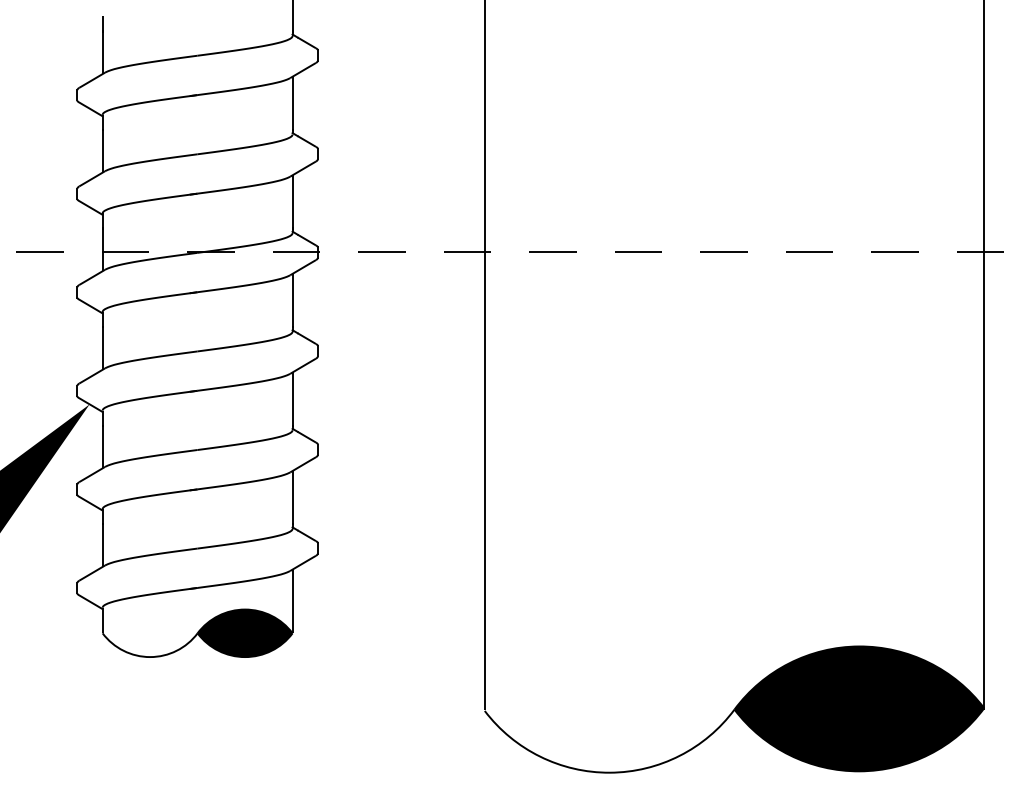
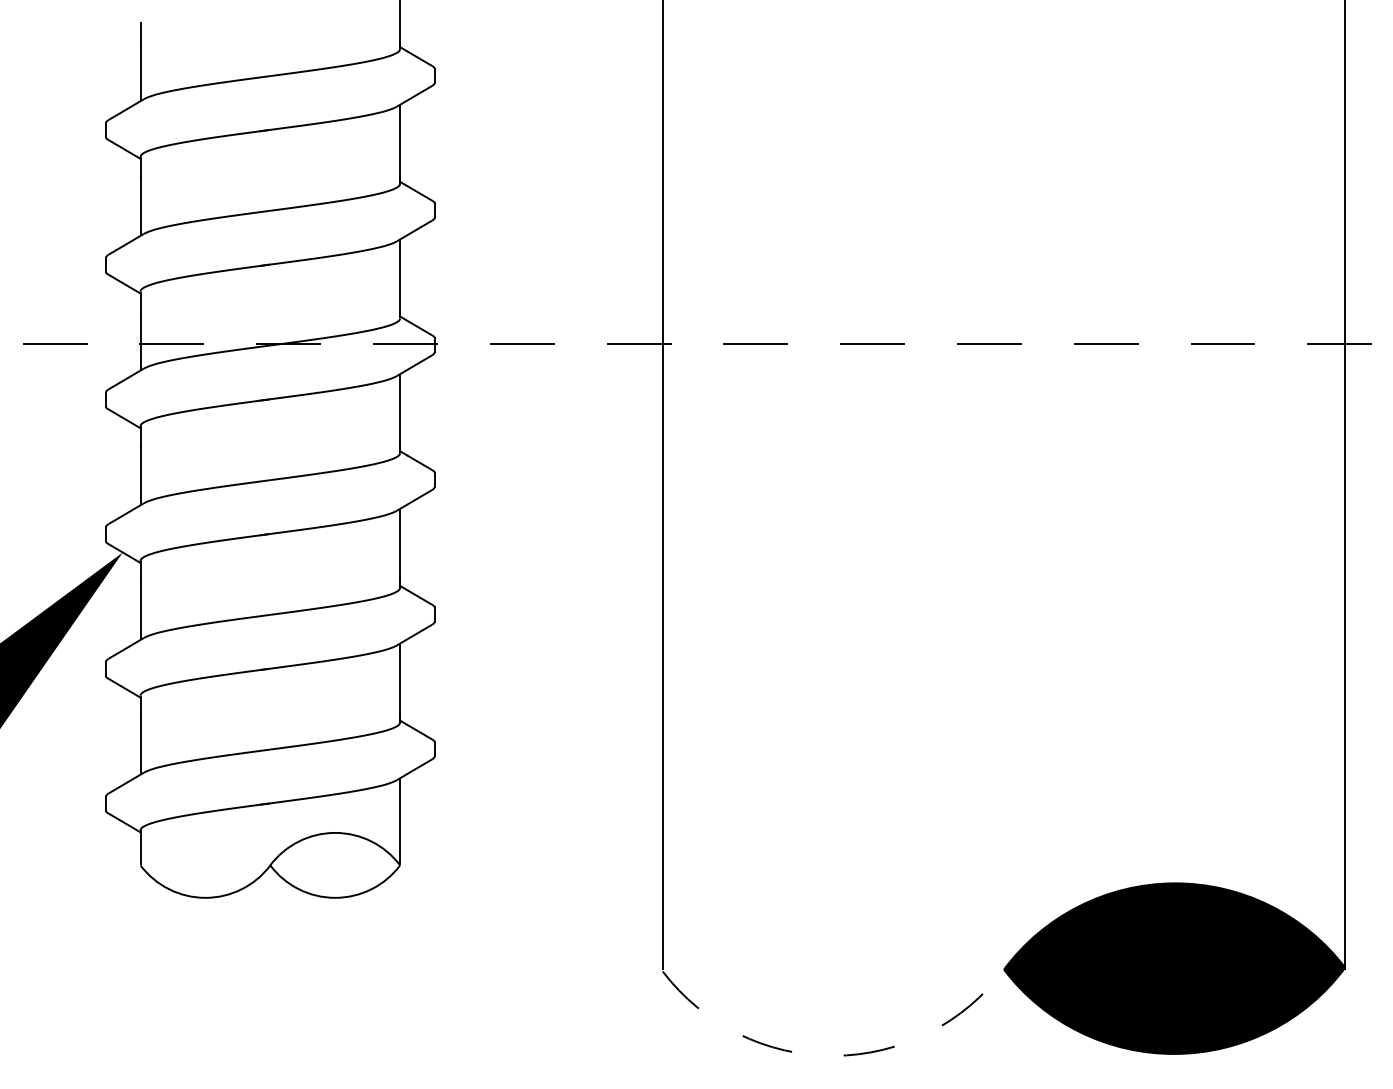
fill: (245, 632) -> (335, 864), removed
arc: (609, 772) -> (833, 1055), solid -> dashed

